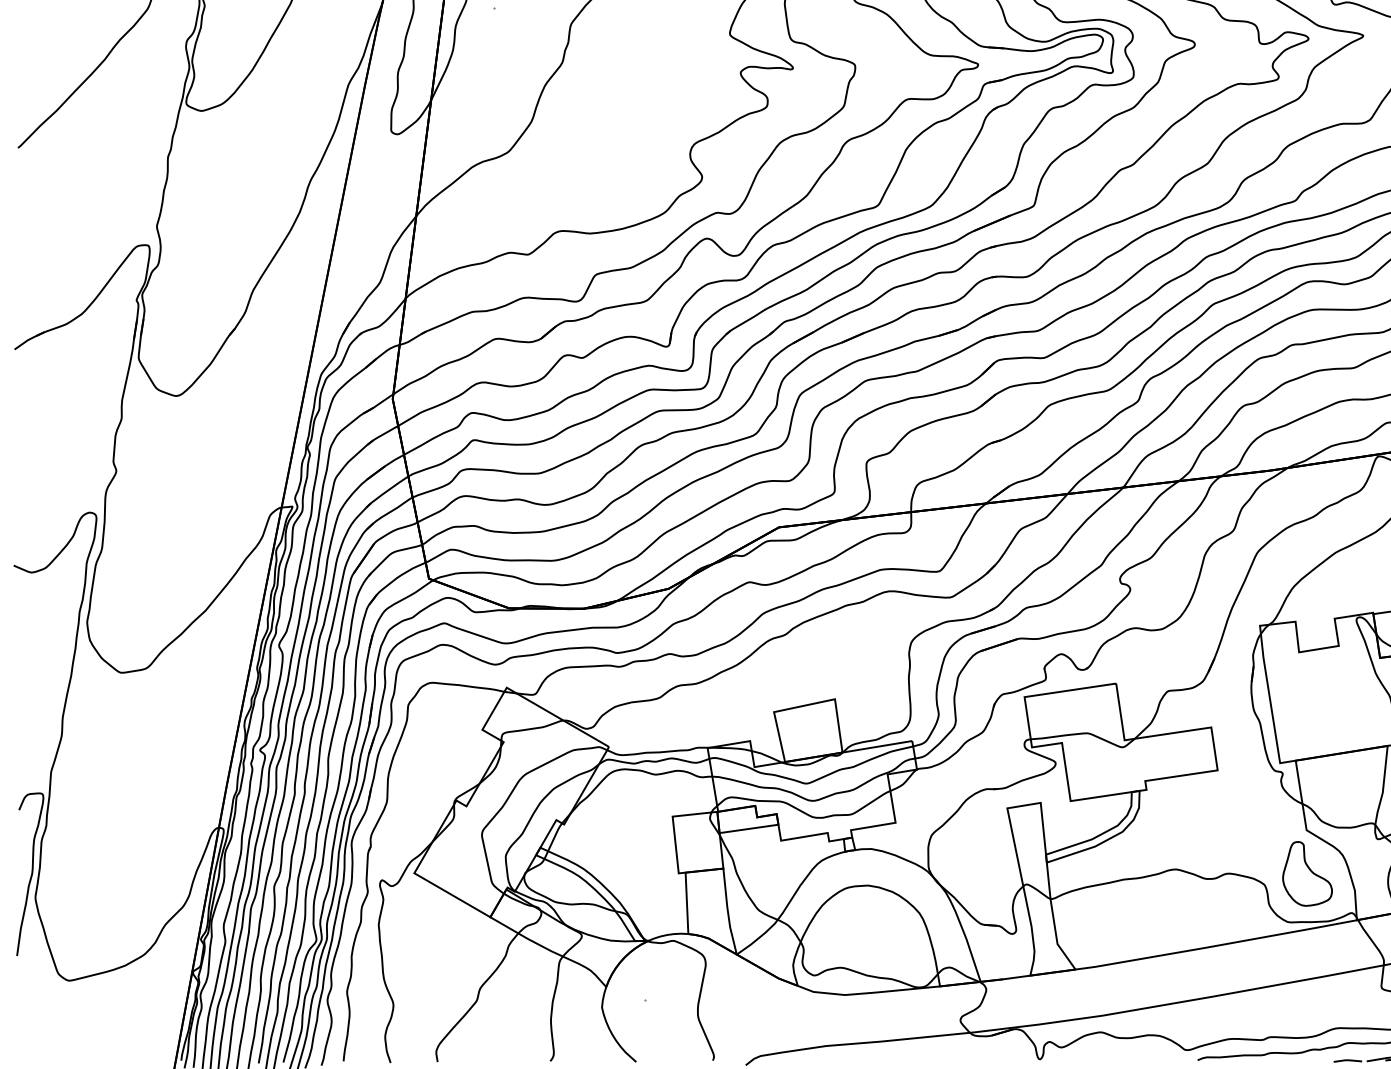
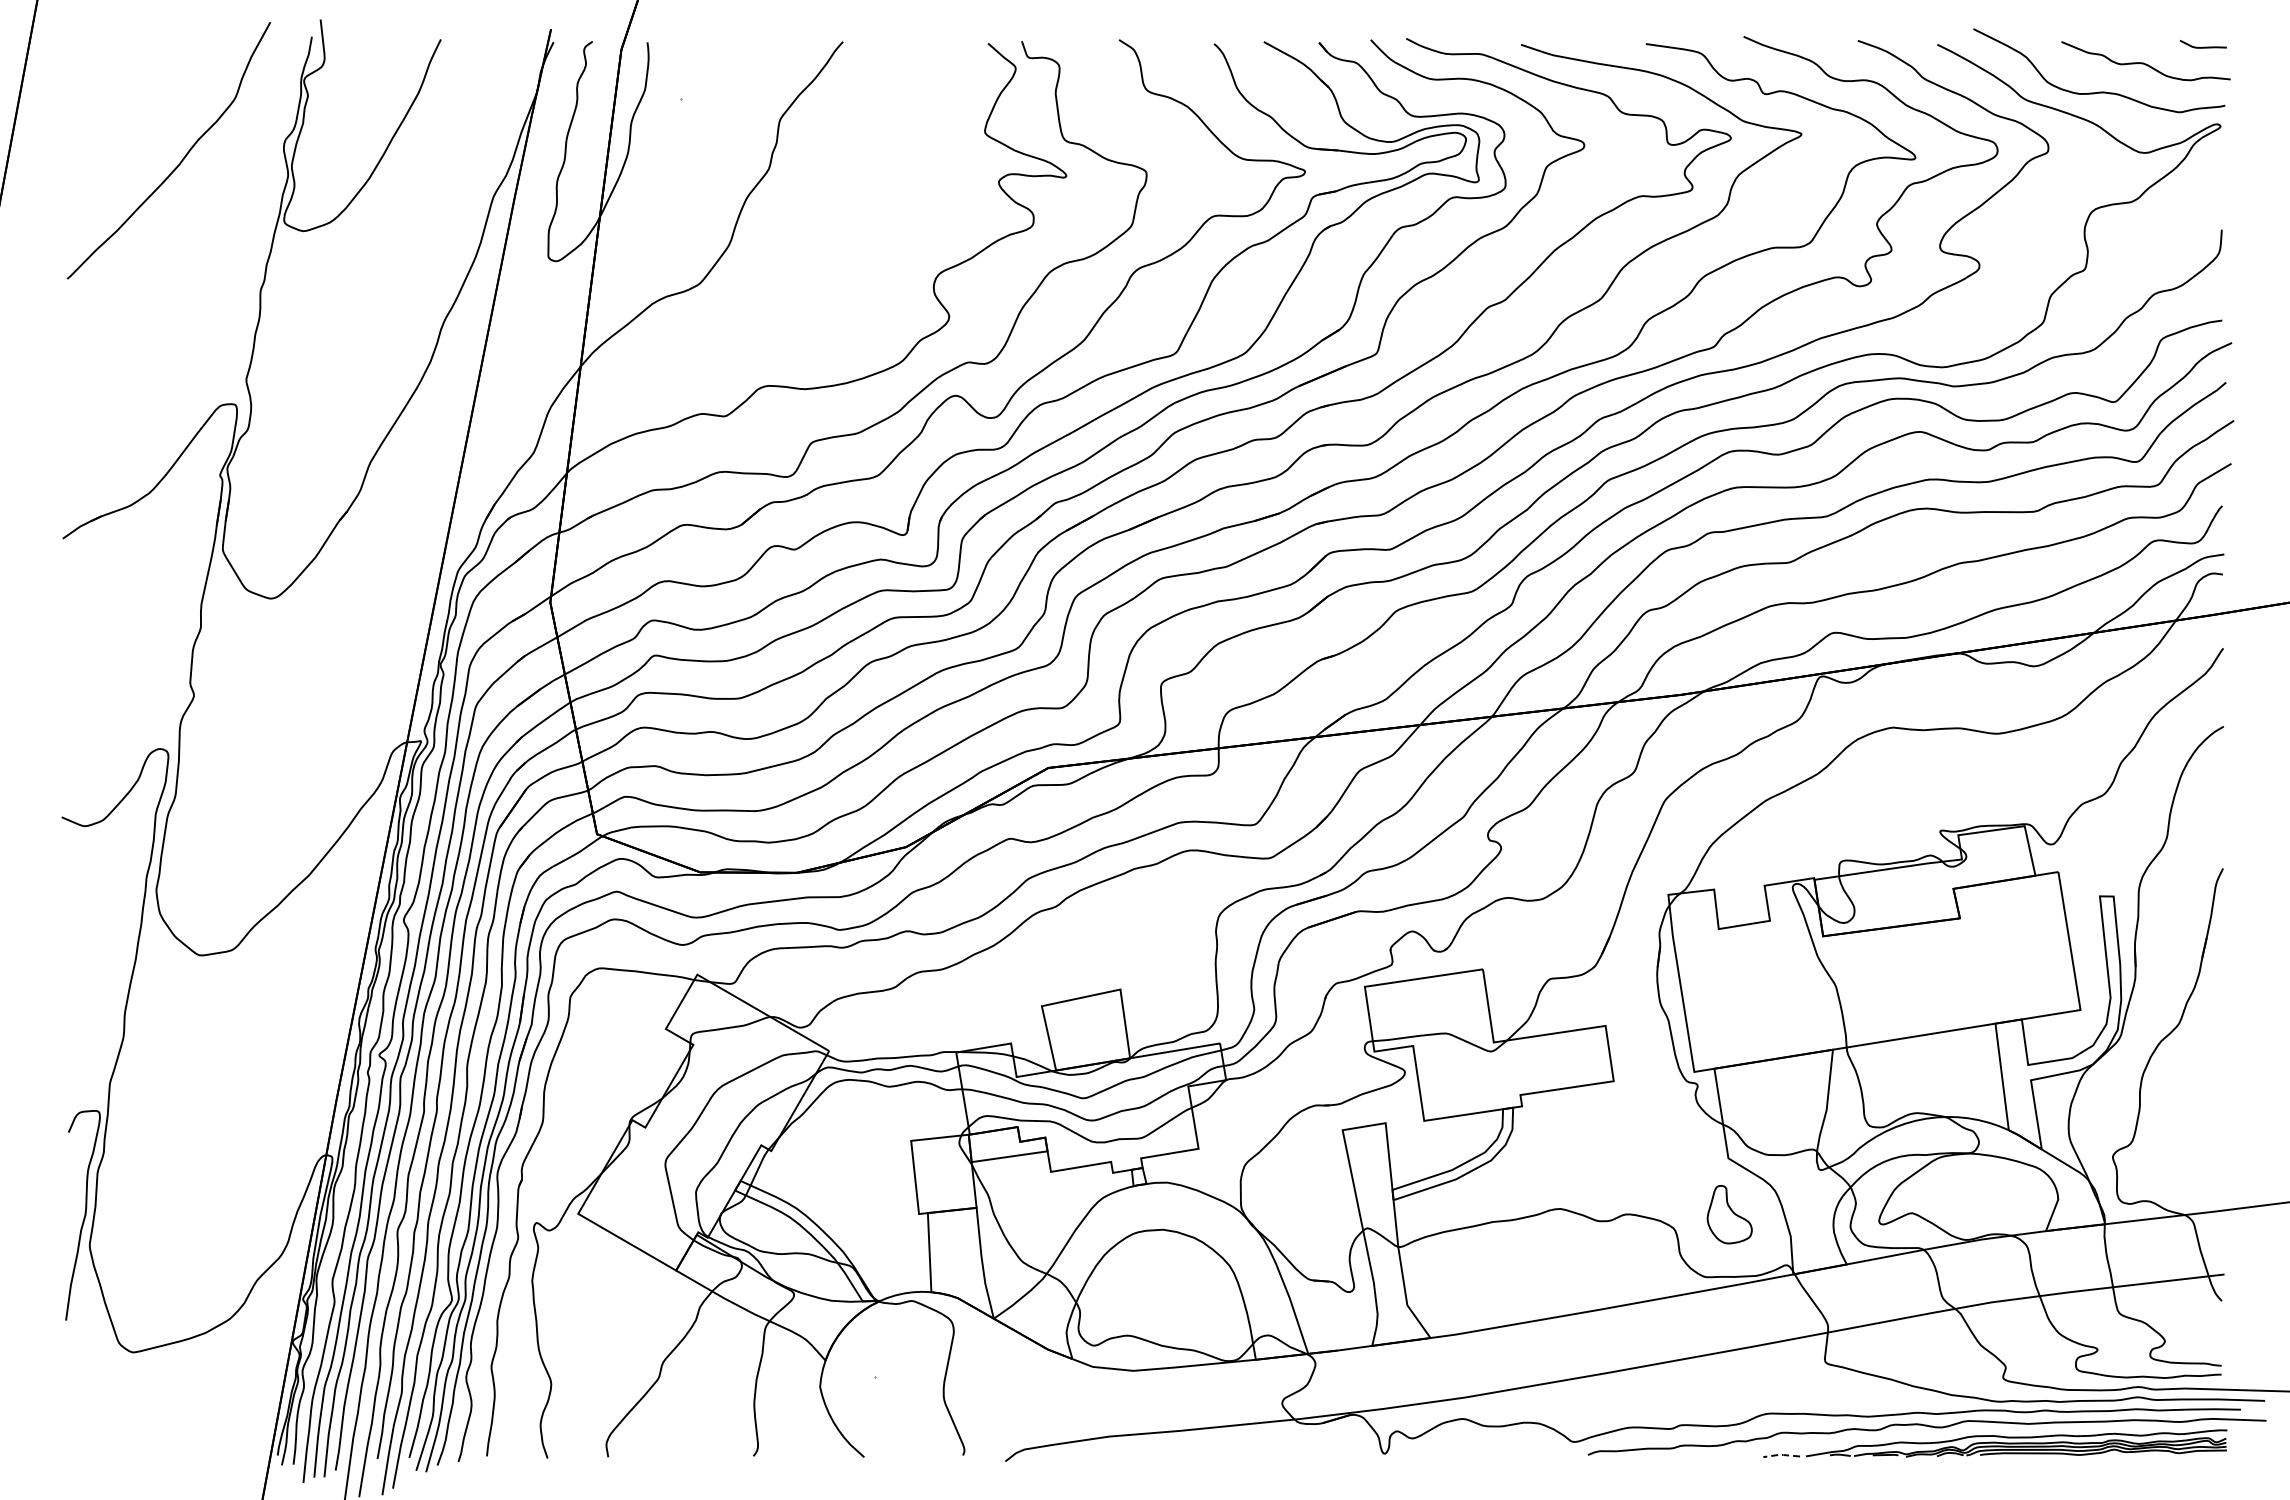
part: (1307, 873) -> (1729, 1214), size x0.7
line: (1347, 1060) -> (1781, 1455), solid -> dashed

